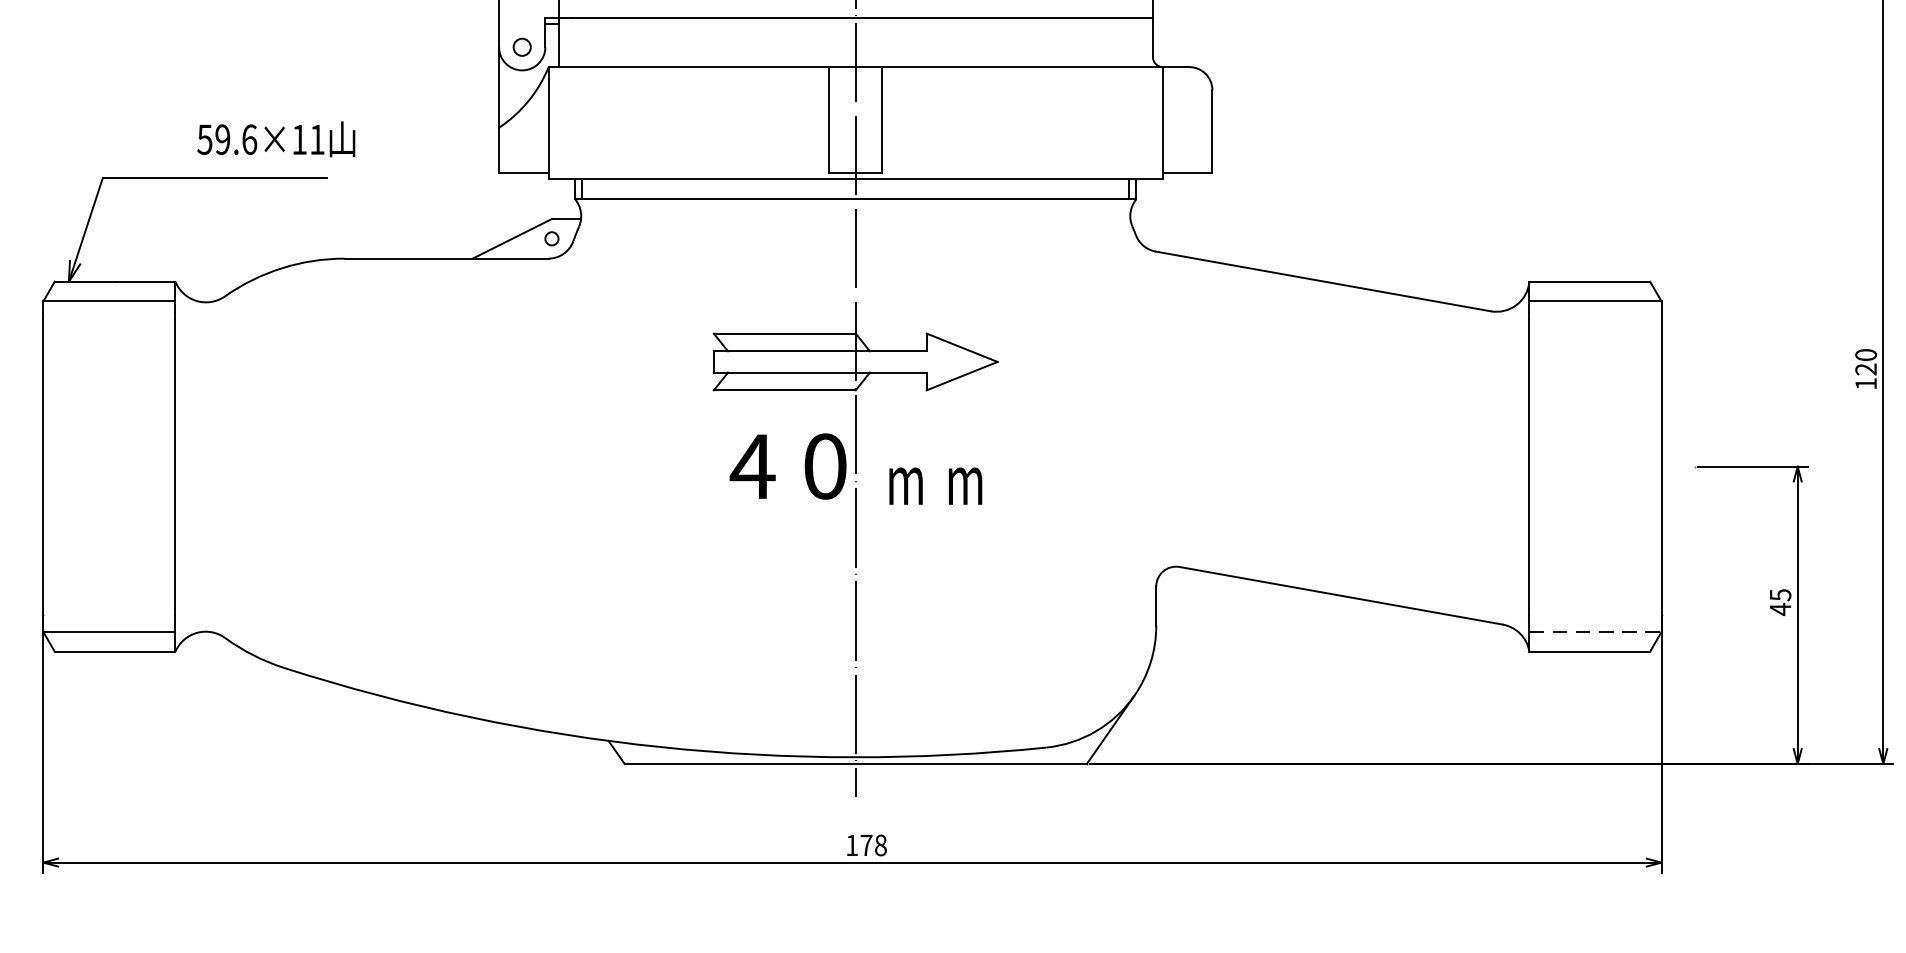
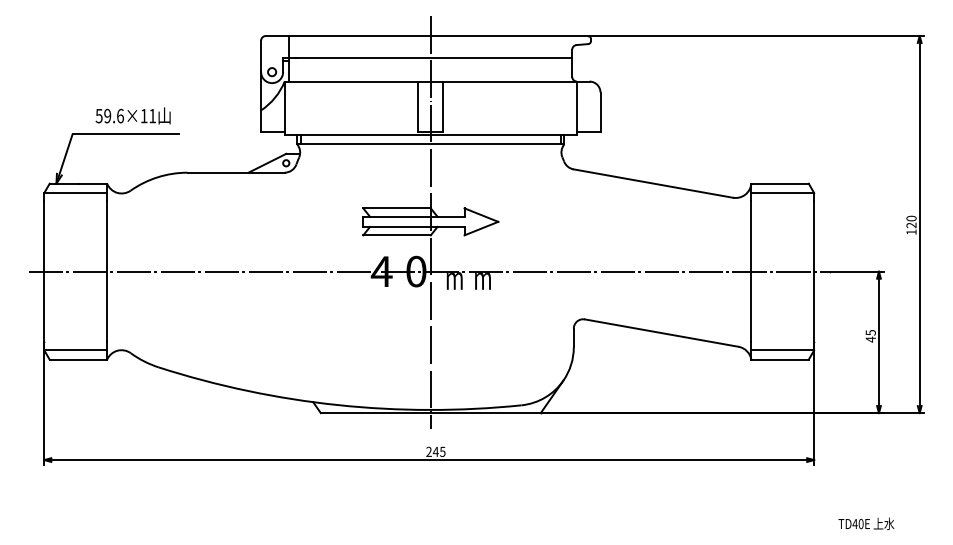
text: (275, 138) -> (132, 115), moved
line: (850, 466) -> (428, 271), added
line: (1597, 632) -> (783, 350), dashed -> solid
text: (865, 844) -> (435, 451), 178 -> 245

